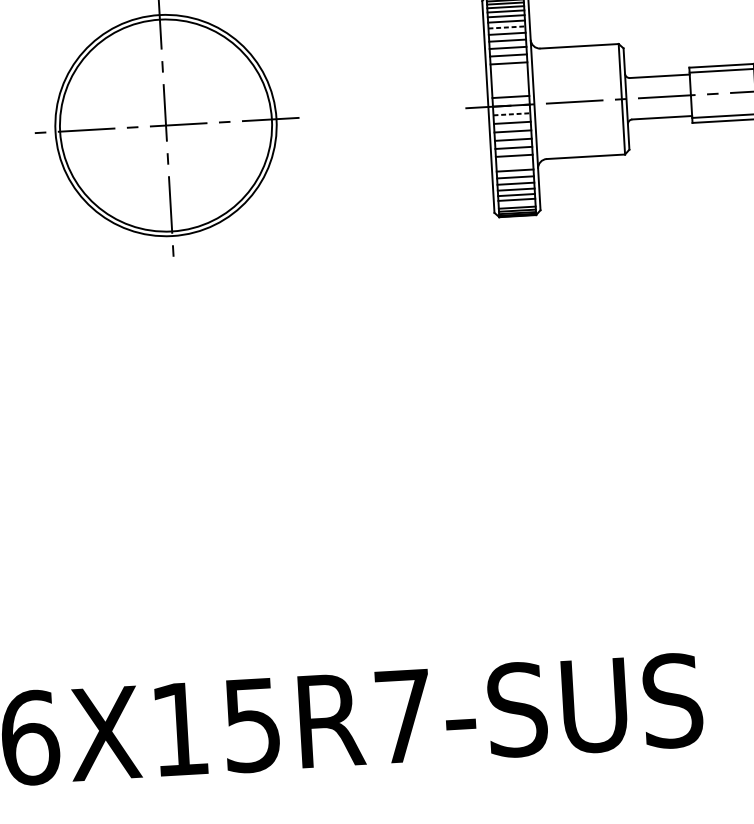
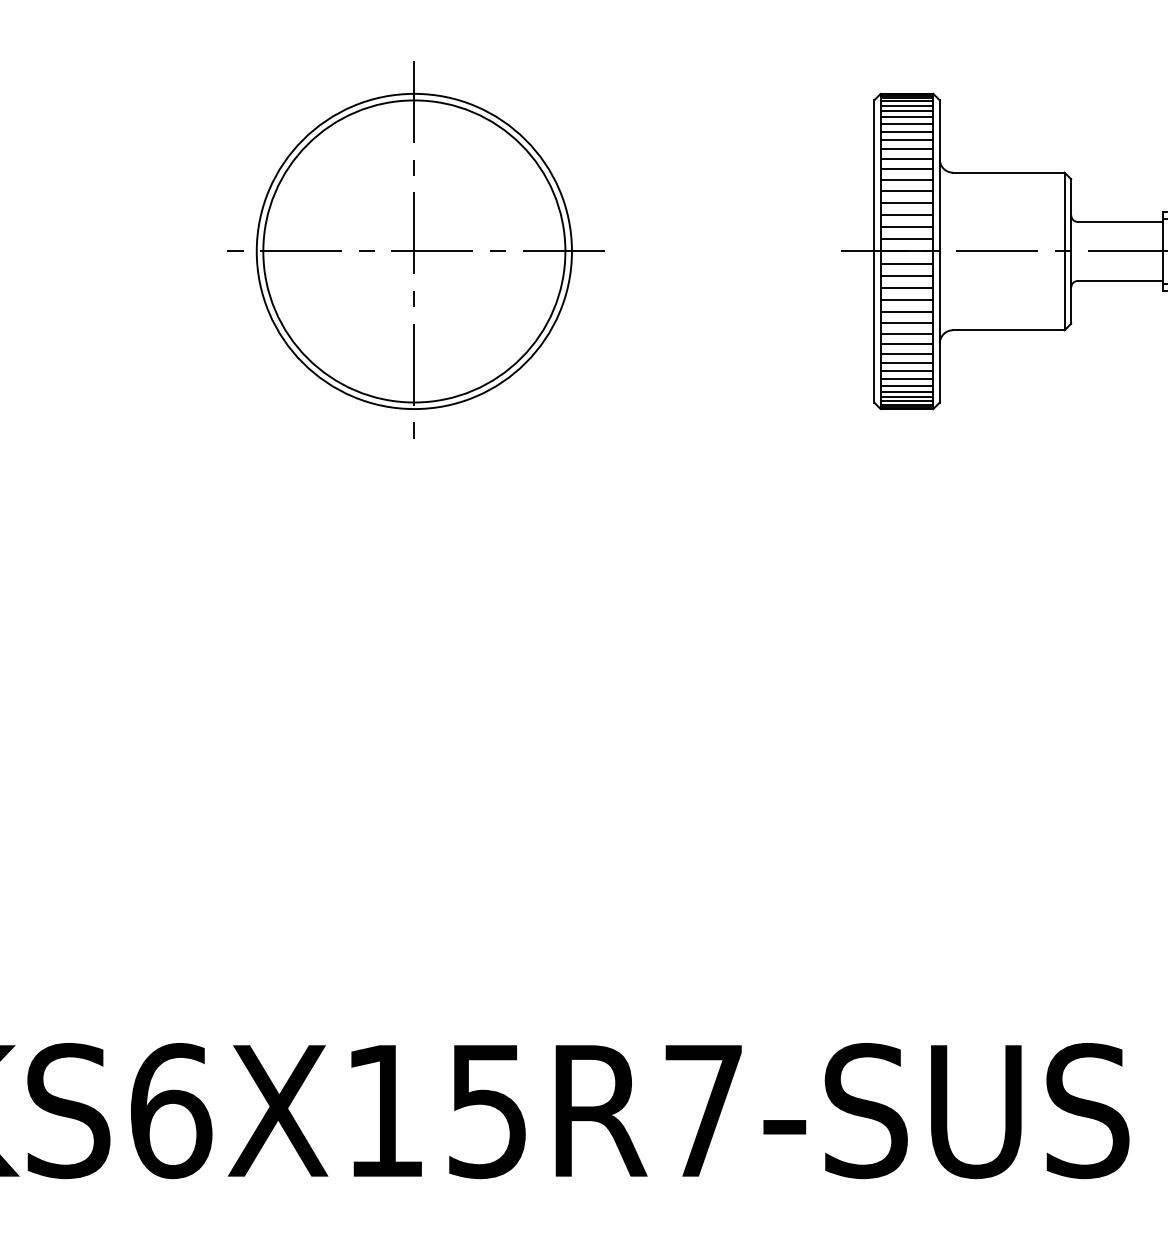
line: (507, 27) -> (907, 139), dashed -> solid
line: (509, 71) -> (906, 202), added
line: (509, 79) -> (906, 214), added
line: (510, 88) -> (906, 226), added
line: (512, 114) -> (907, 263), dashed -> solid
line: (514, 163) -> (906, 333), added
line: (516, 203) -> (906, 391), added

